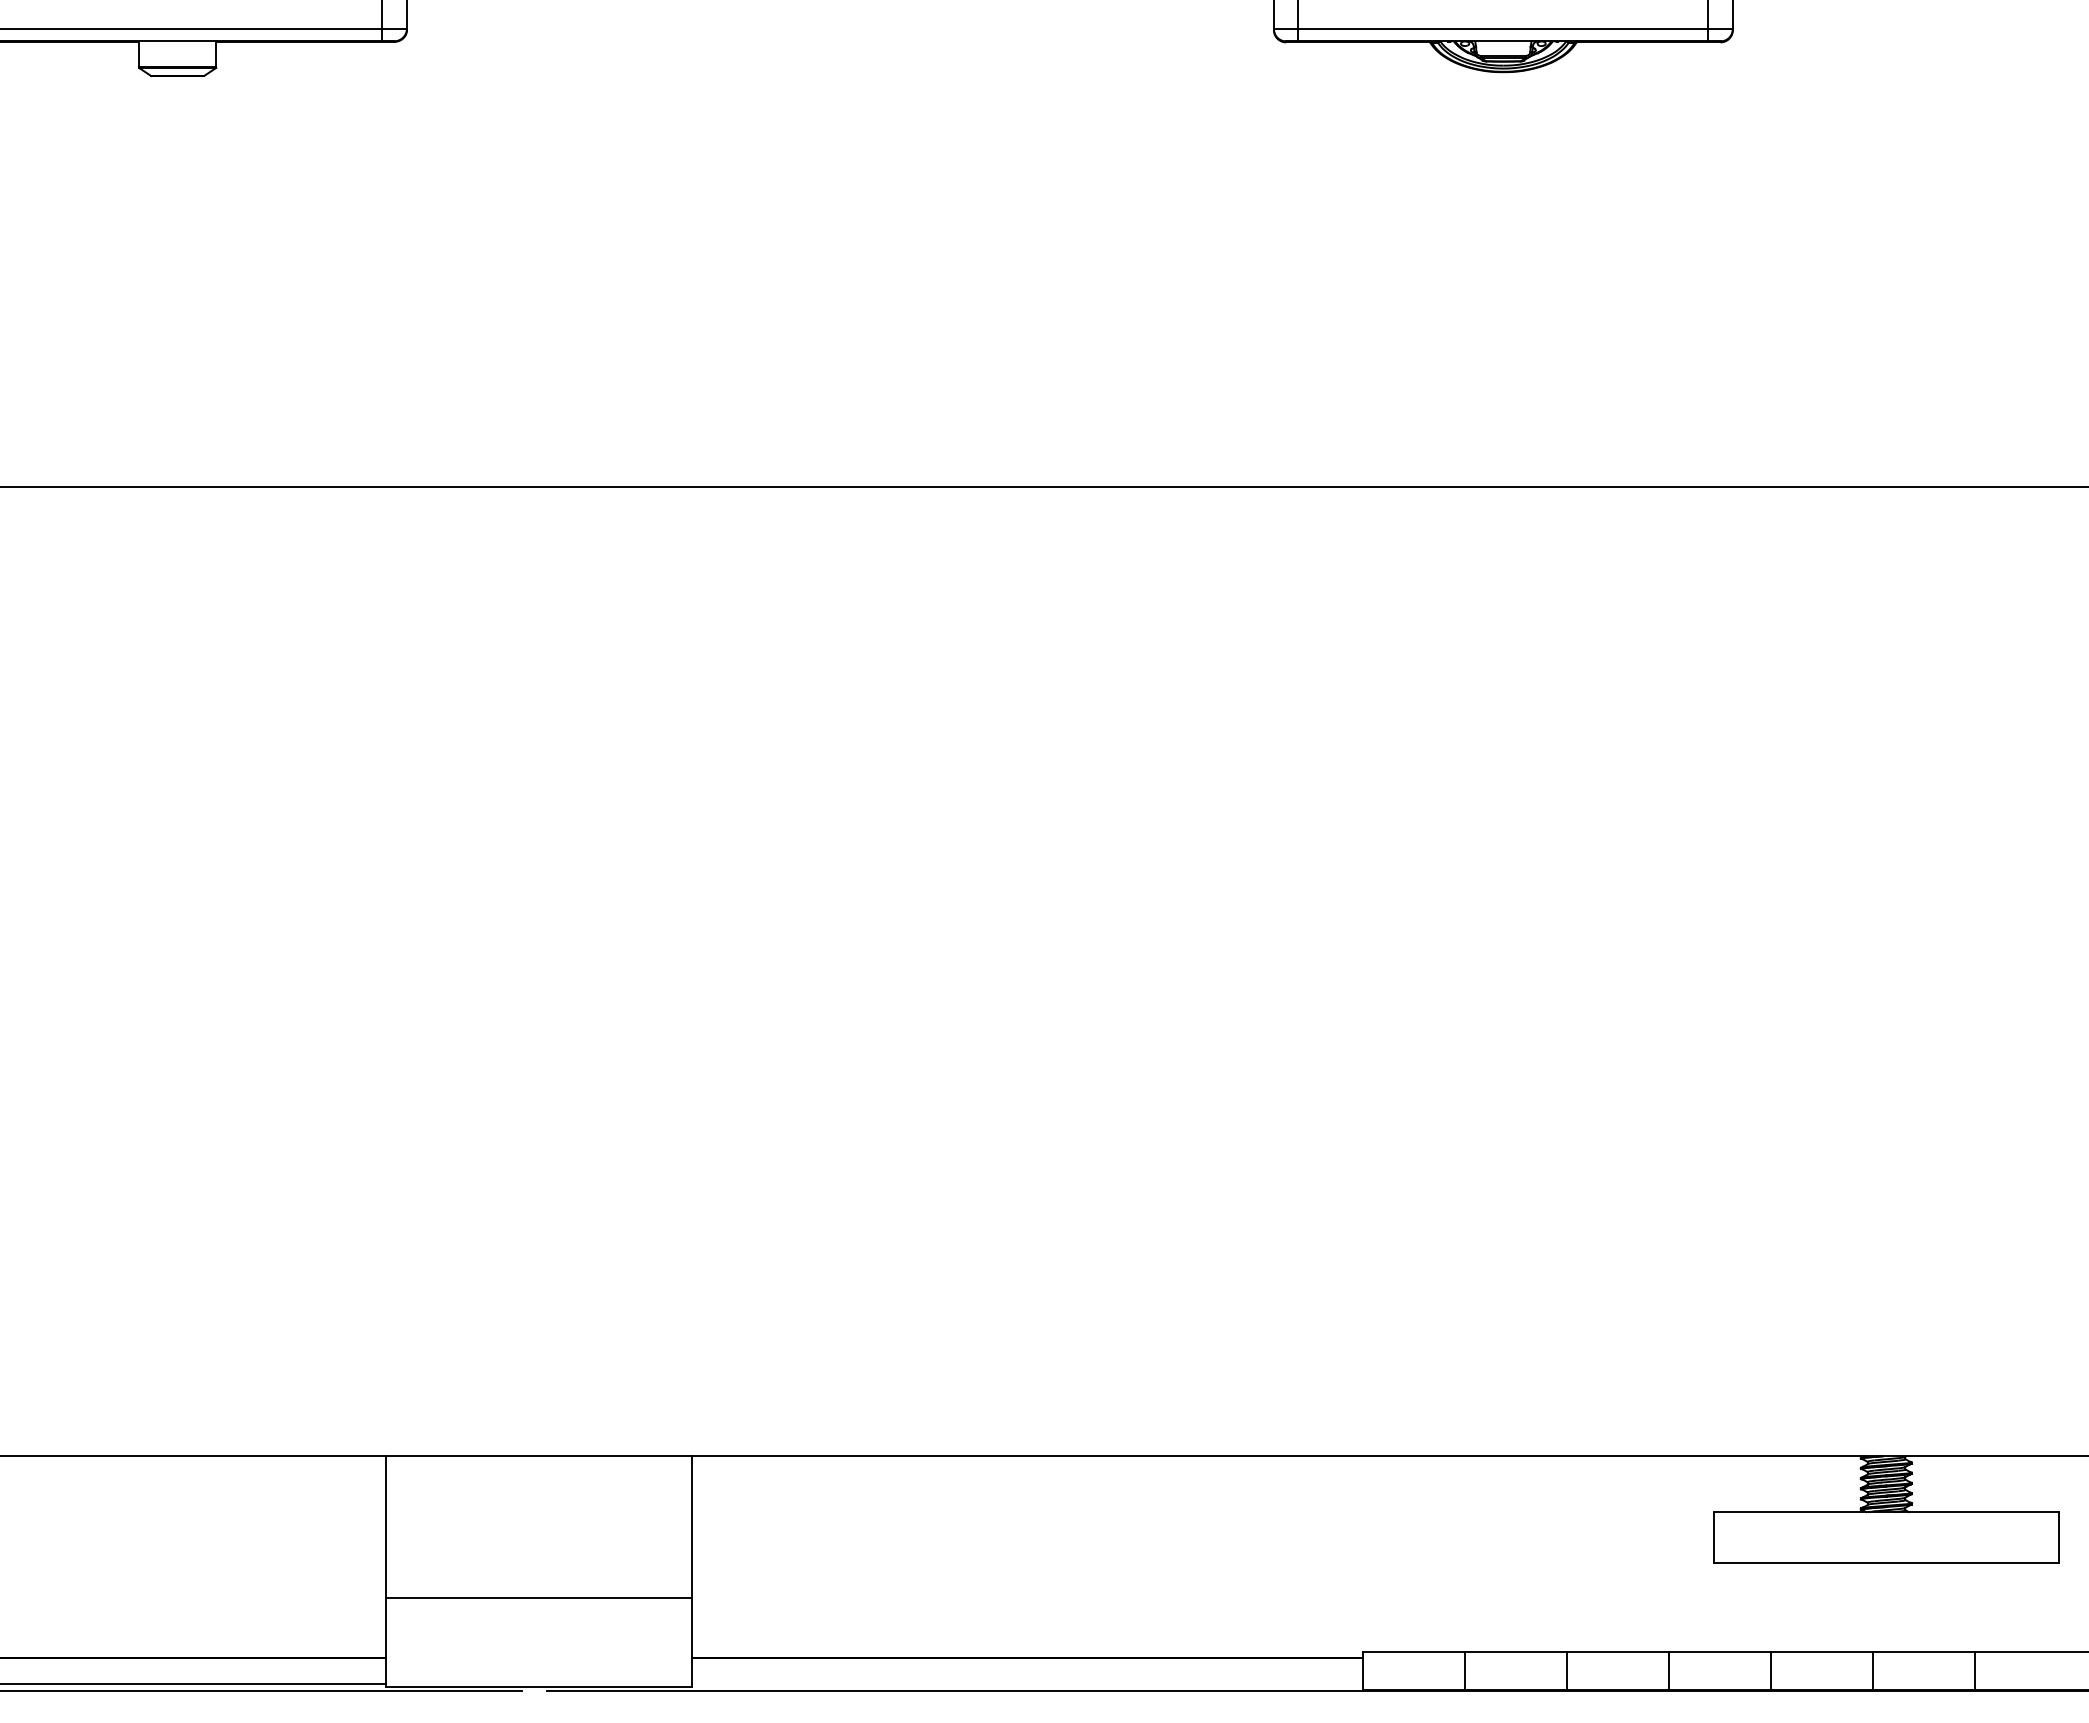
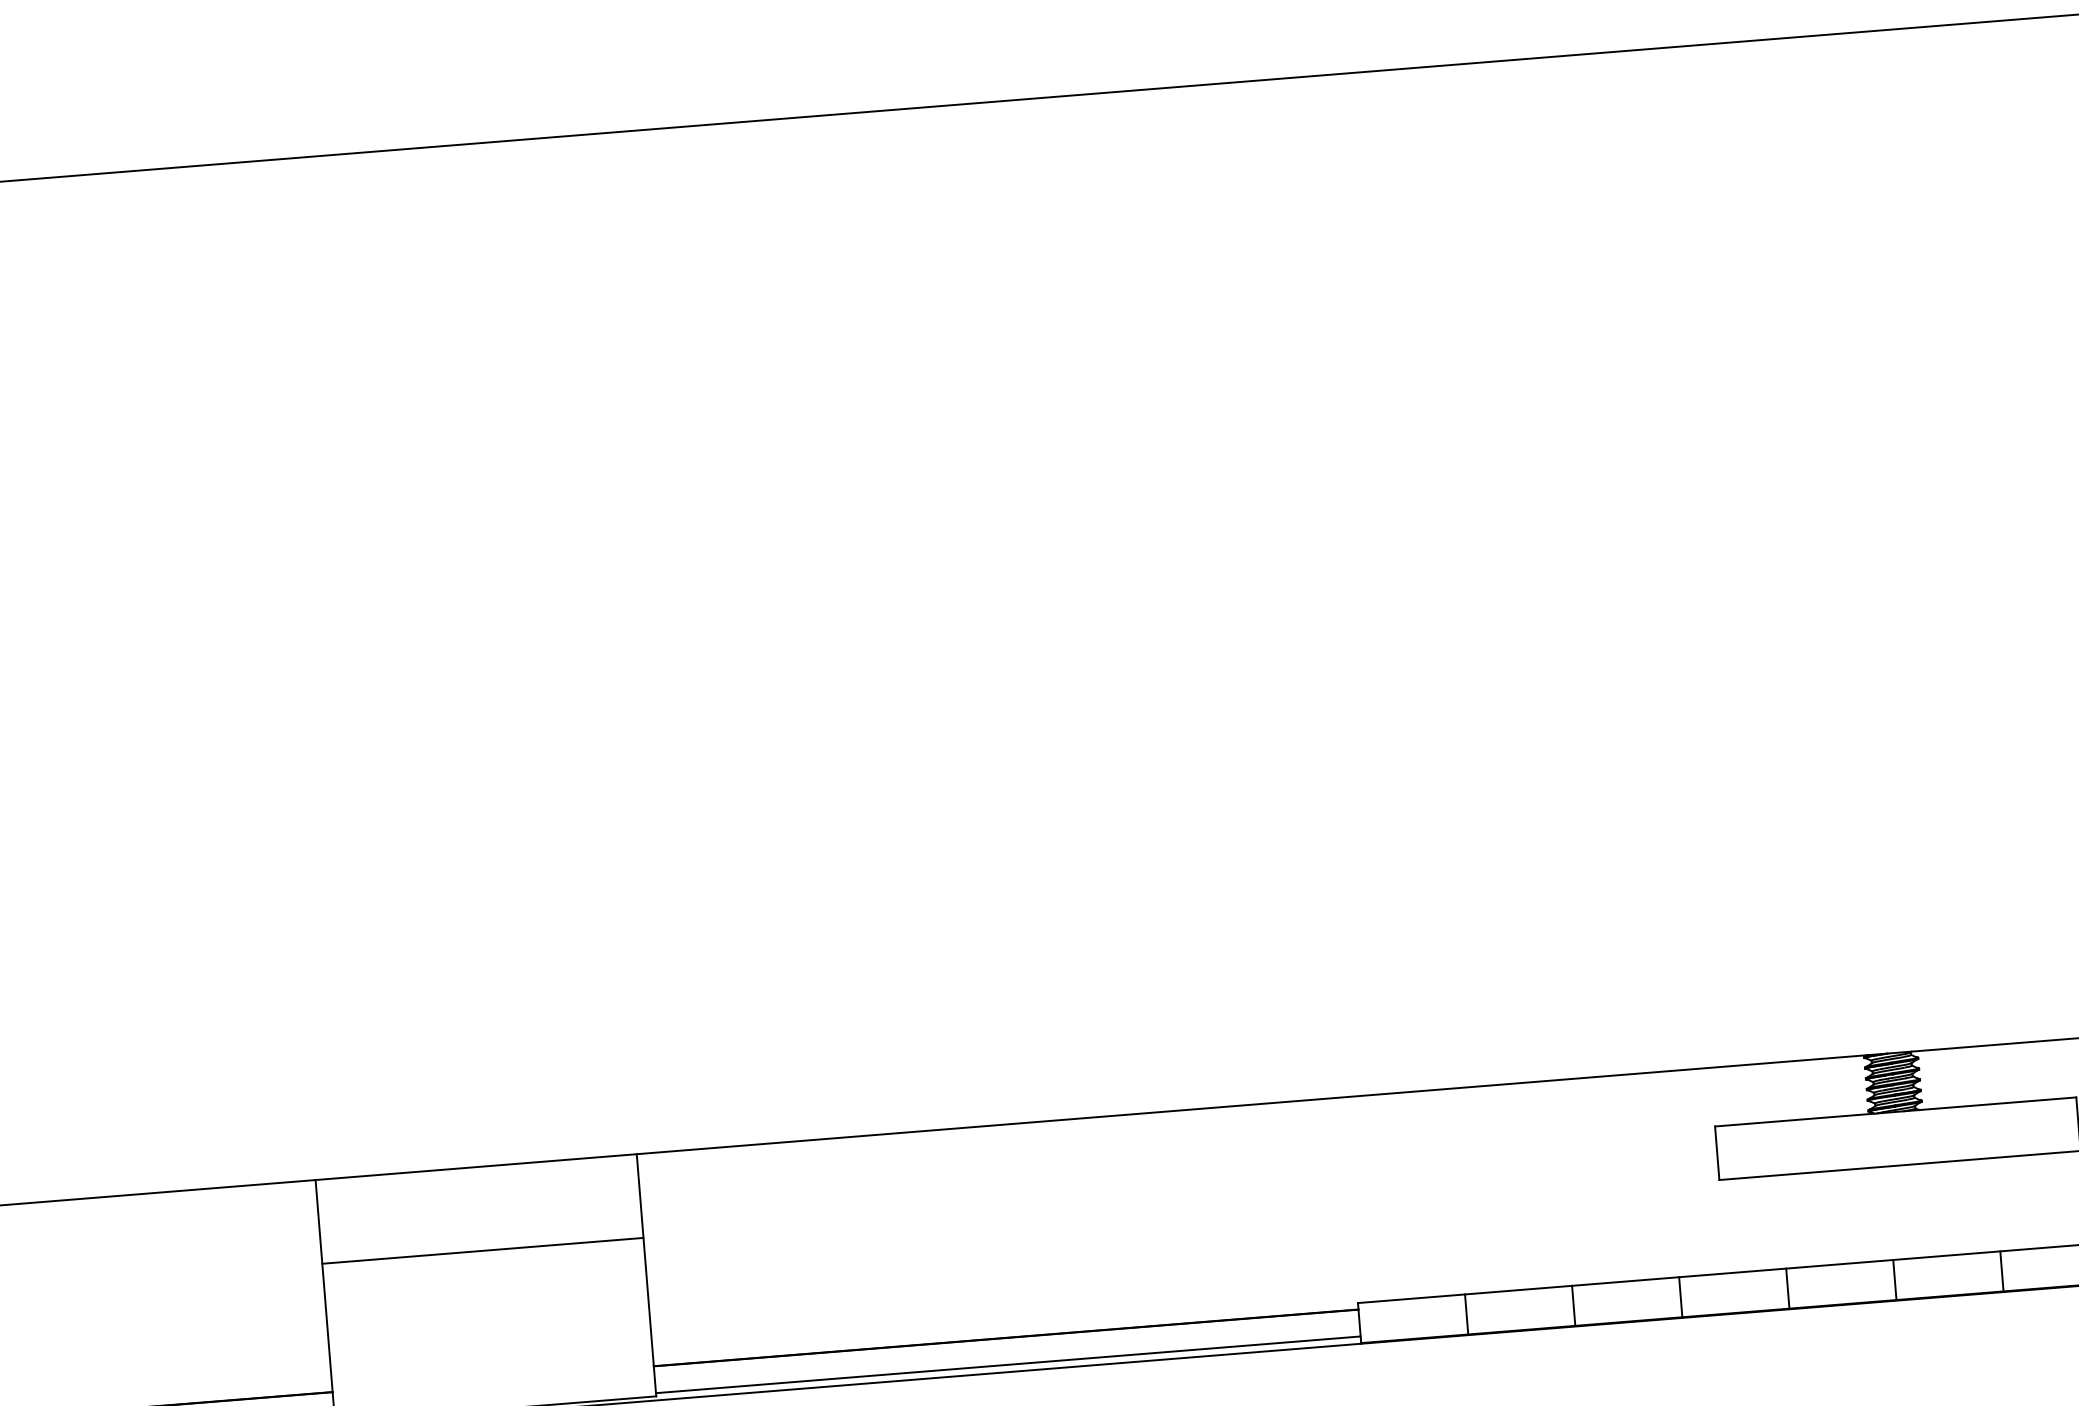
line: (538, 1597) -> (482, 1250), moved
line: (1027, 1683) -> (1008, 1364), added

